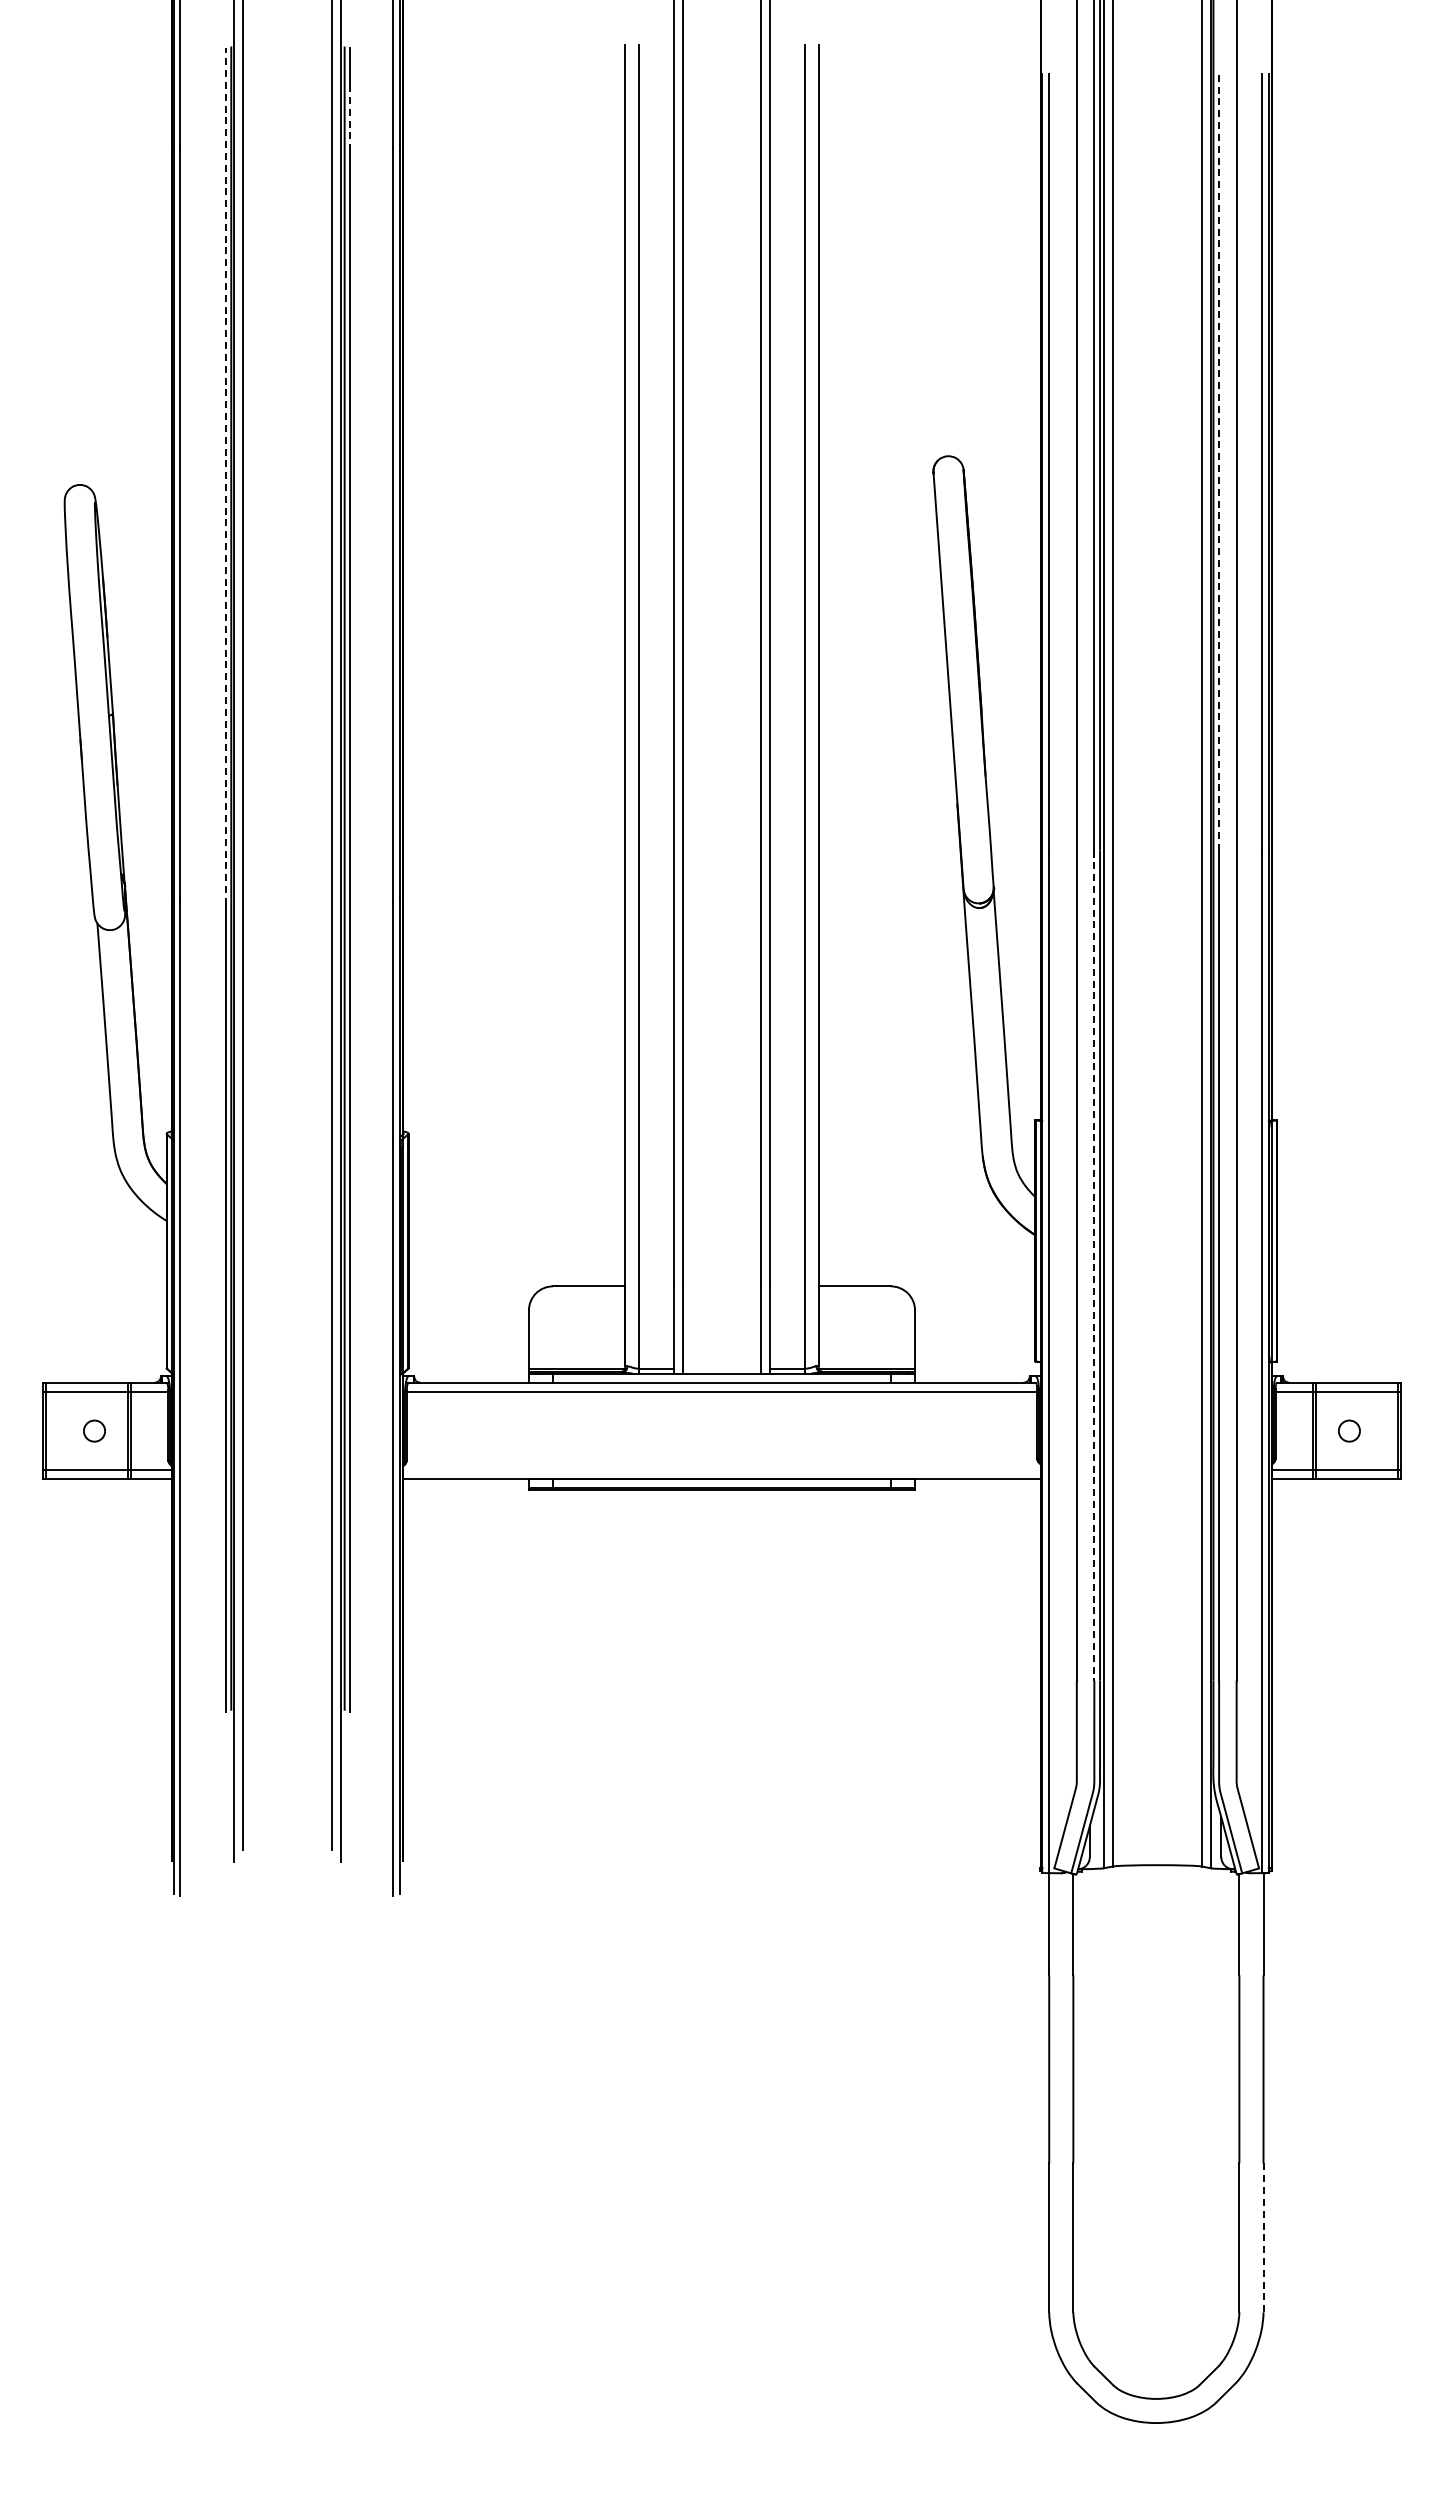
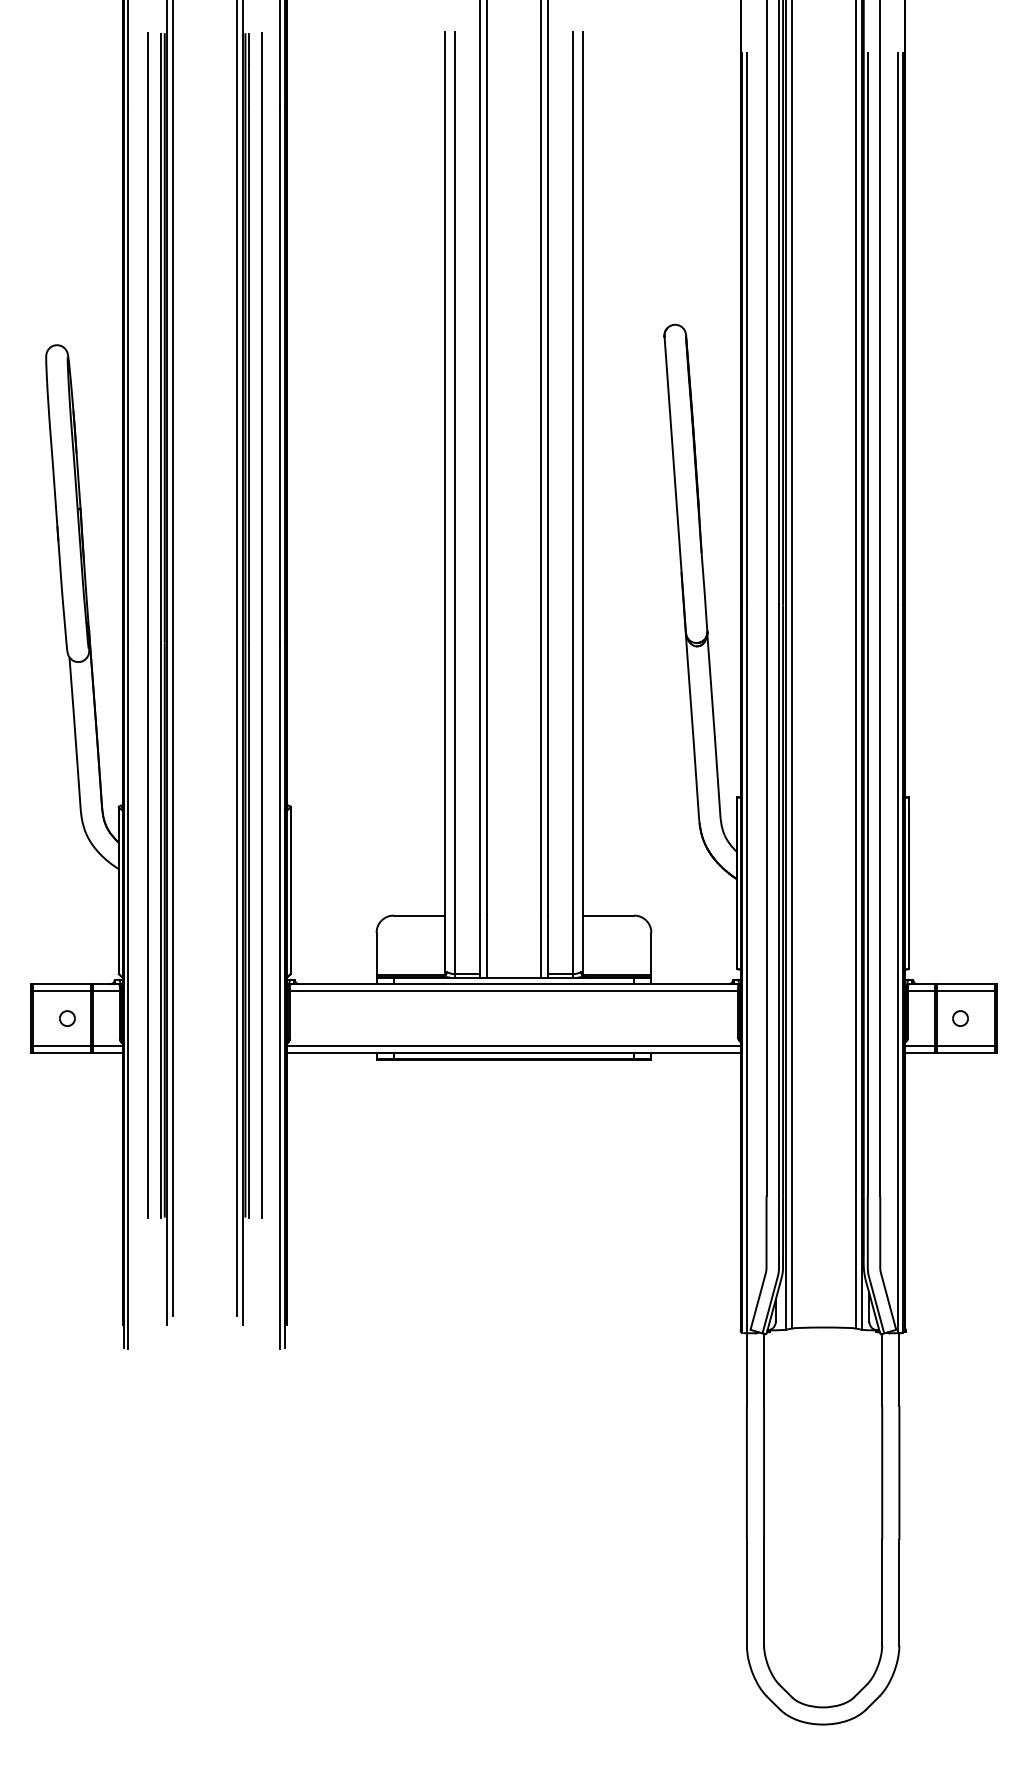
line: (350, 120) -> (249, 85), dashed -> solid
line: (1219, 462) -> (868, 329), dashed -> solid
line: (225, 476) -> (160, 339), dashed -> solid
line: (208, 878) -> (148, 625), added
line: (367, 878) -> (261, 625), added
line: (1094, 1266) -> (779, 901), dashed -> solid
line: (721, 1469) -> (513, 1045), added
line: (1263, 2238) -> (899, 1593), dashed -> solid

